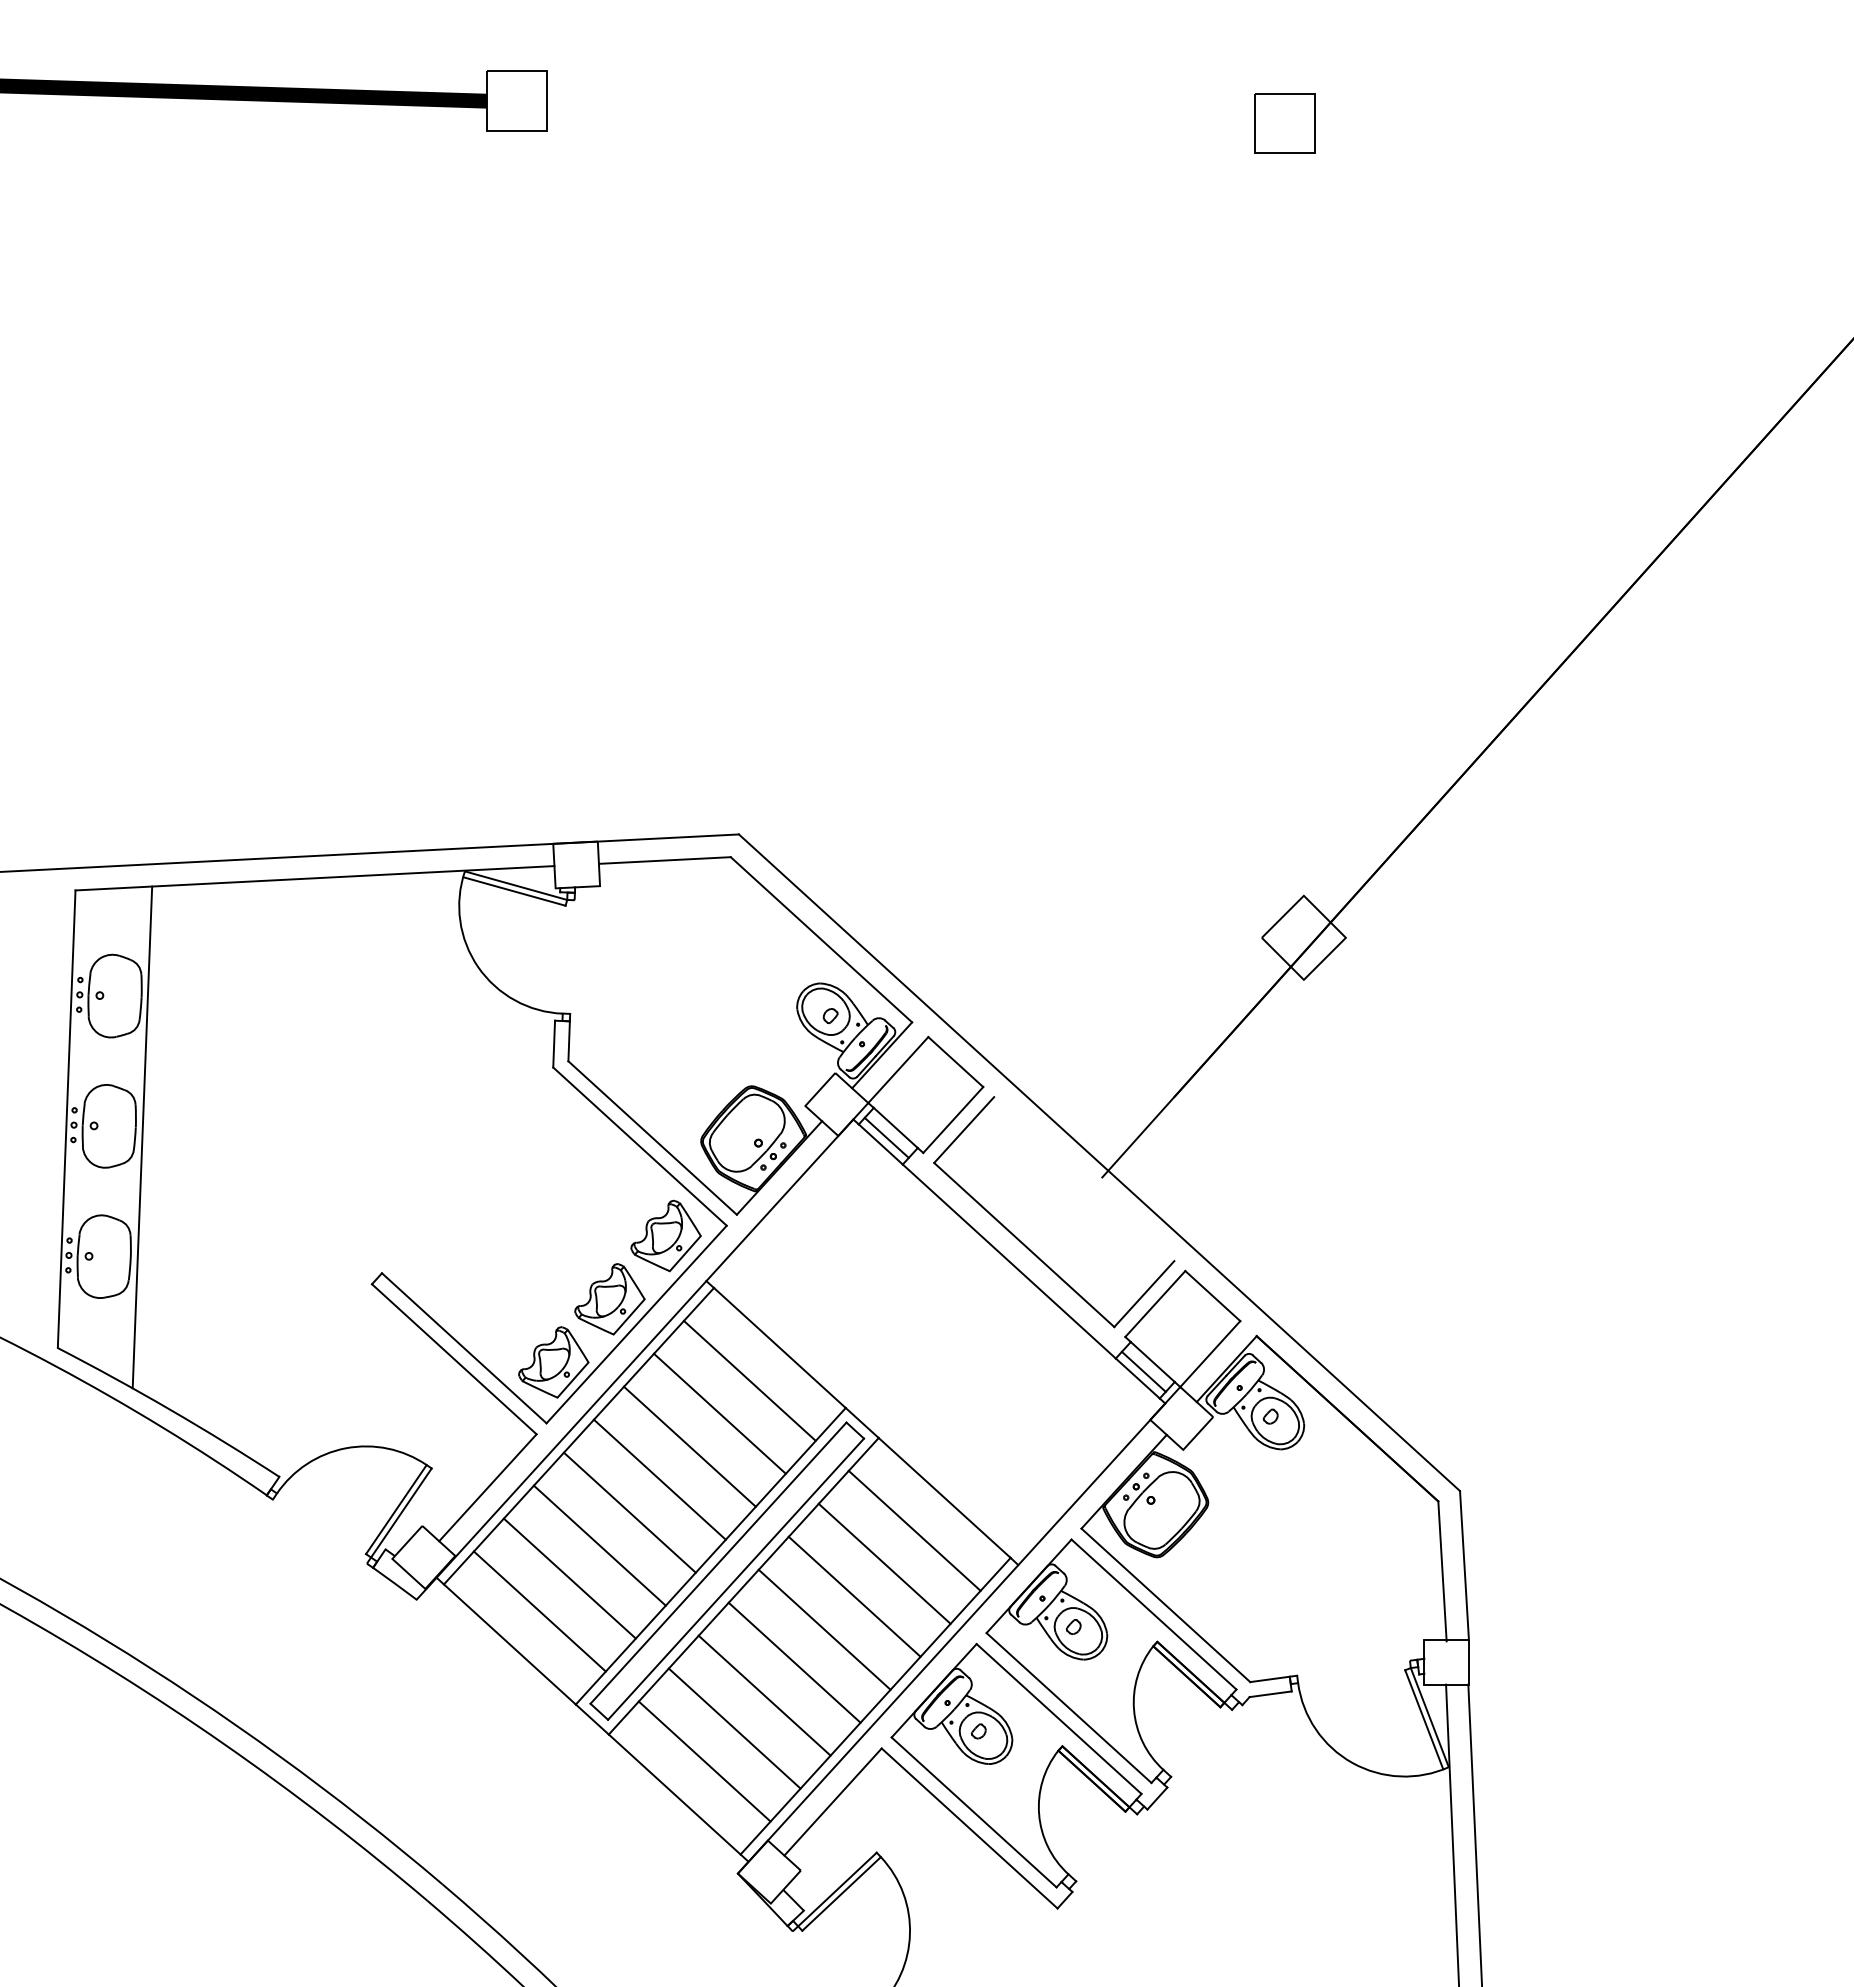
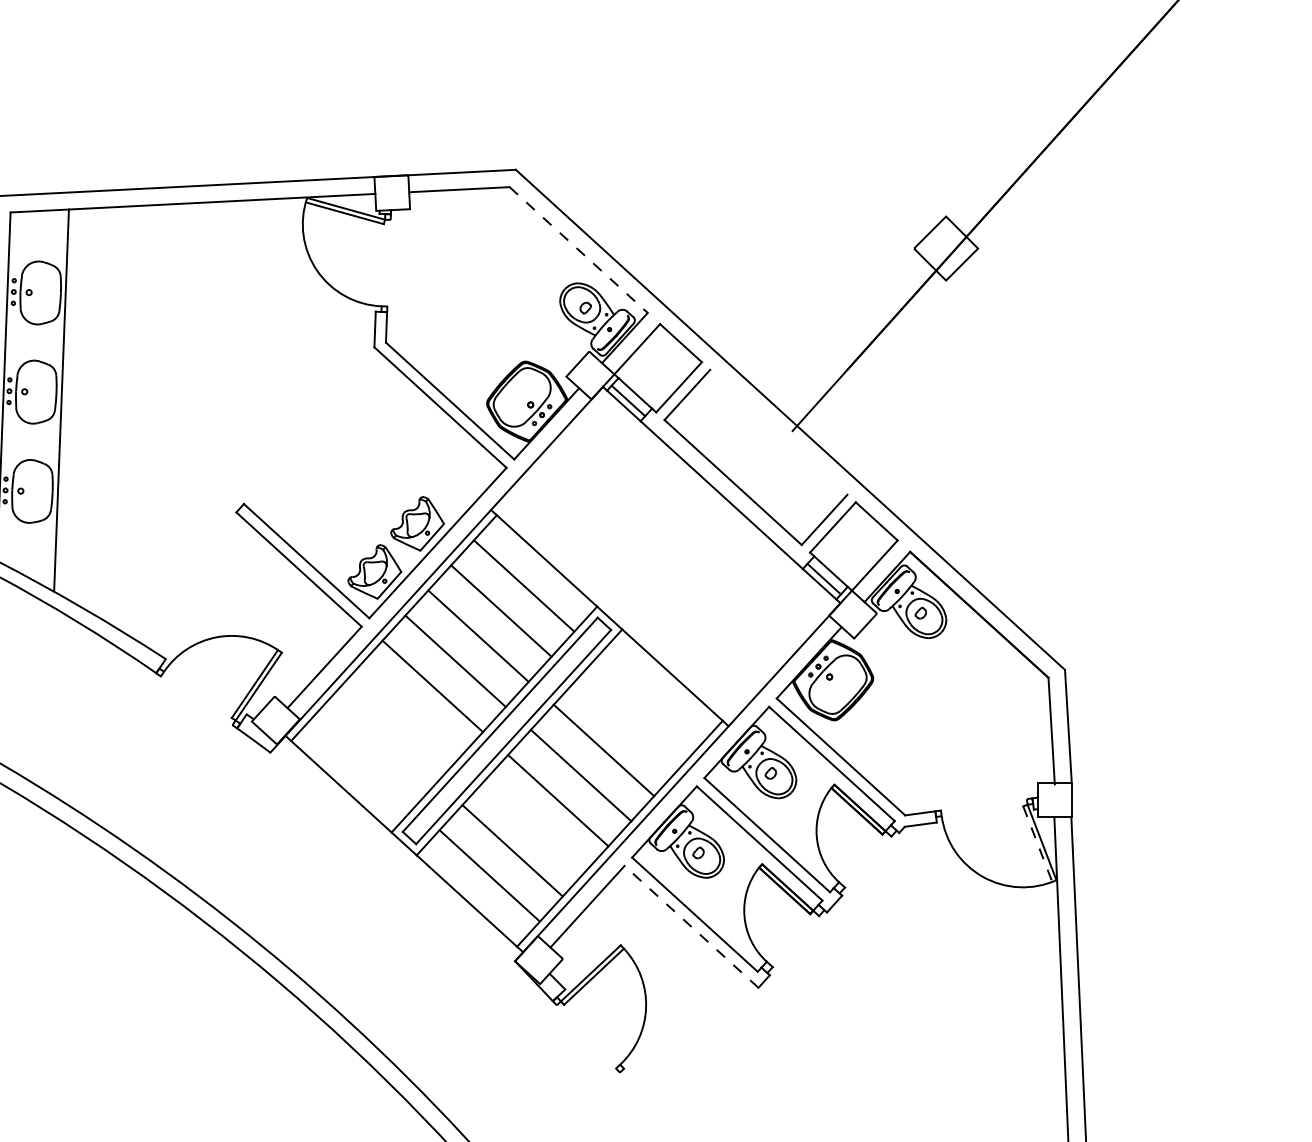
line: (821, 939) -> (578, 249), solid -> dashed
part: (665, 1235) -> (459, 475), removed
line: (914, 1530) -> (649, 699), removed
line: (599, 1545) -> (409, 711), removed
line: (884, 1563) -> (626, 725), removed
line: (569, 1578) -> (386, 736), removed
line: (539, 1611) -> (363, 761), removed
line: (764, 1695) -> (535, 825), removed
line: (1424, 1719) -> (1037, 843), solid -> dashed
line: (969, 1828) -> (691, 926), solid -> dashed

